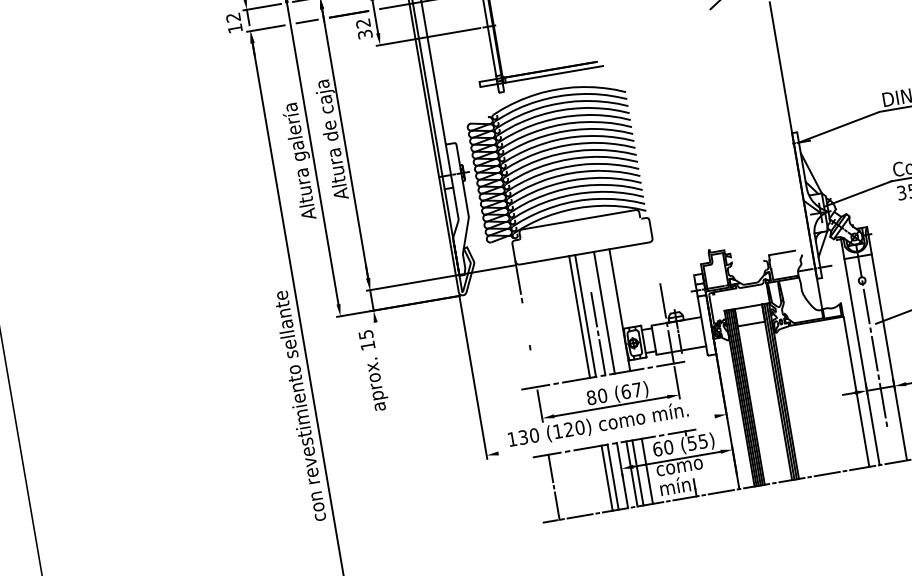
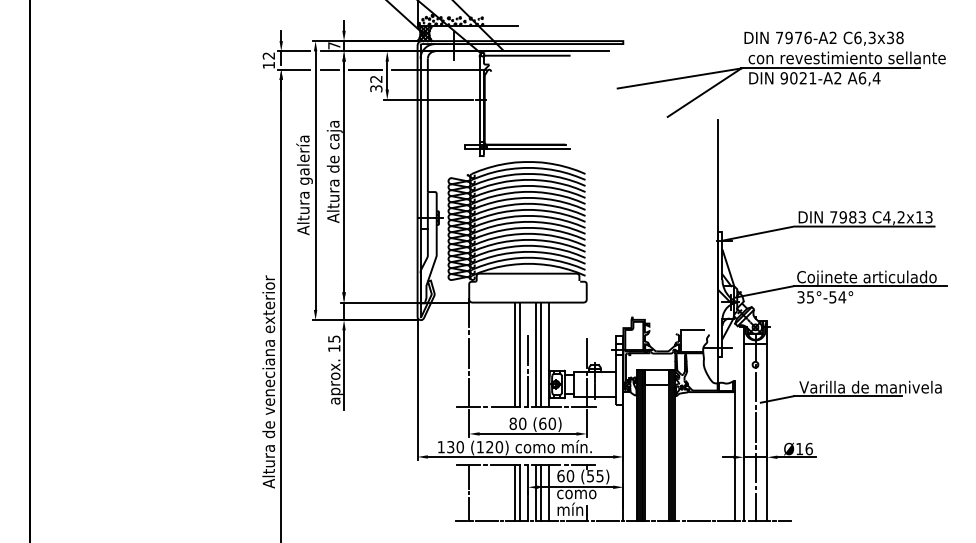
line: (610, 311) -> (541, 354), added
line: (526, 323) -> (469, 352), added
line: (384, 368) -> (344, 369), added
line: (534, 371) -> (469, 393), added
text: (637, 389) -> (552, 423), (67) -> (60)
text: (297, 397) -> (268, 381), con revestimiento sellante -> Altura de veneciana exterior
line: (606, 434) -> (520, 456), added
line: (890, 447) -> (755, 507), added

